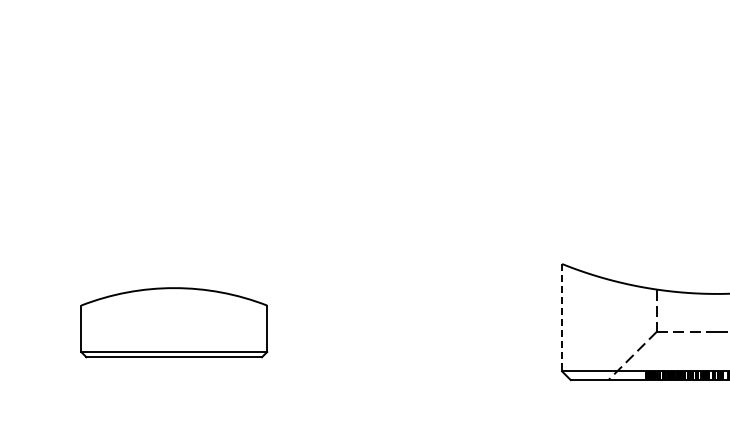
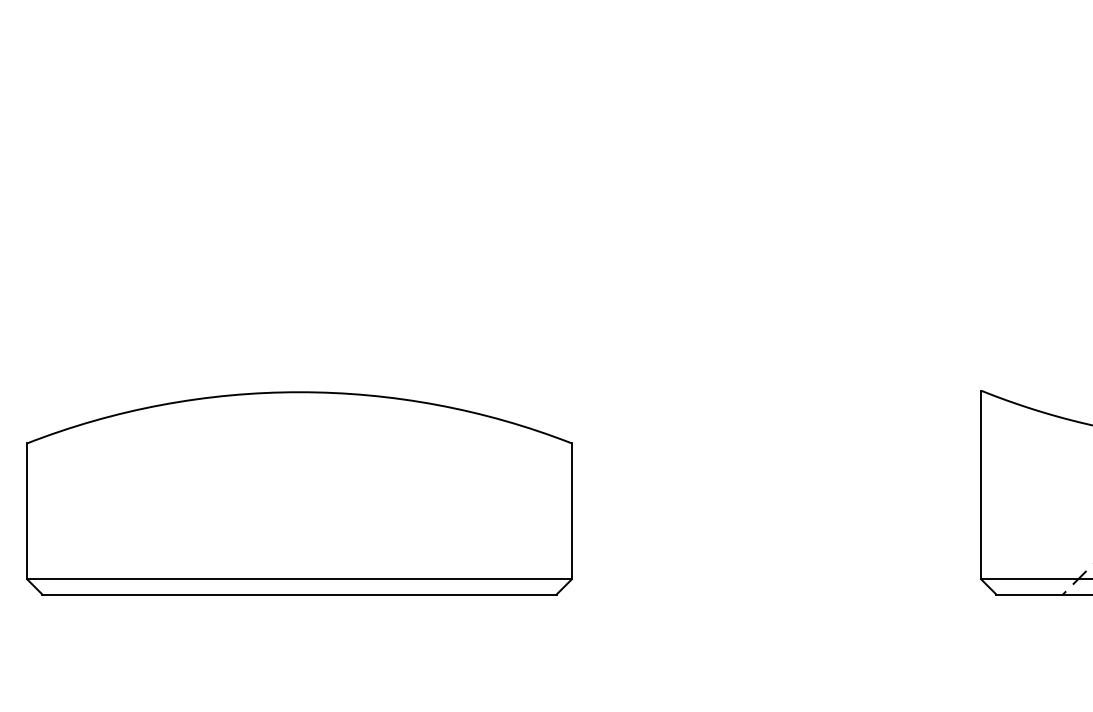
line: (562, 317) -> (981, 484), dashed -> solid
part: (174, 322) -> (300, 493), size x1.67

